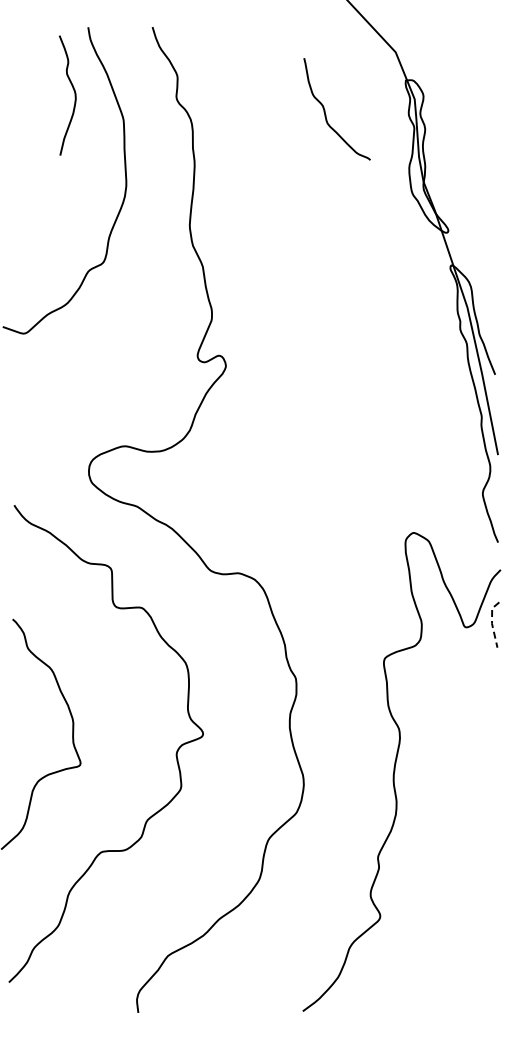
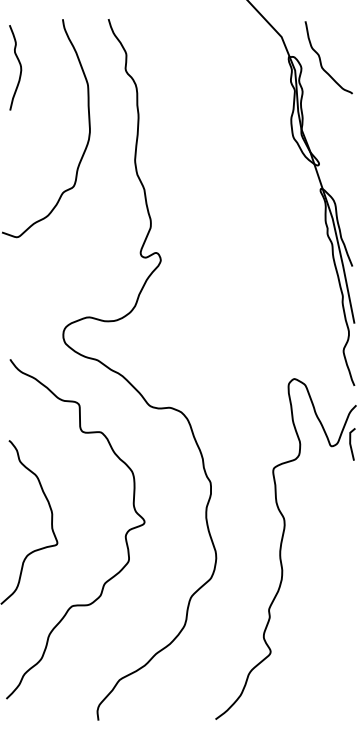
curve: (74, 95) -> (20, 67), moved
curve: (325, 109) -> (320, 57), moved
line: (492, 623) -> (350, 443), dashed -> solid

